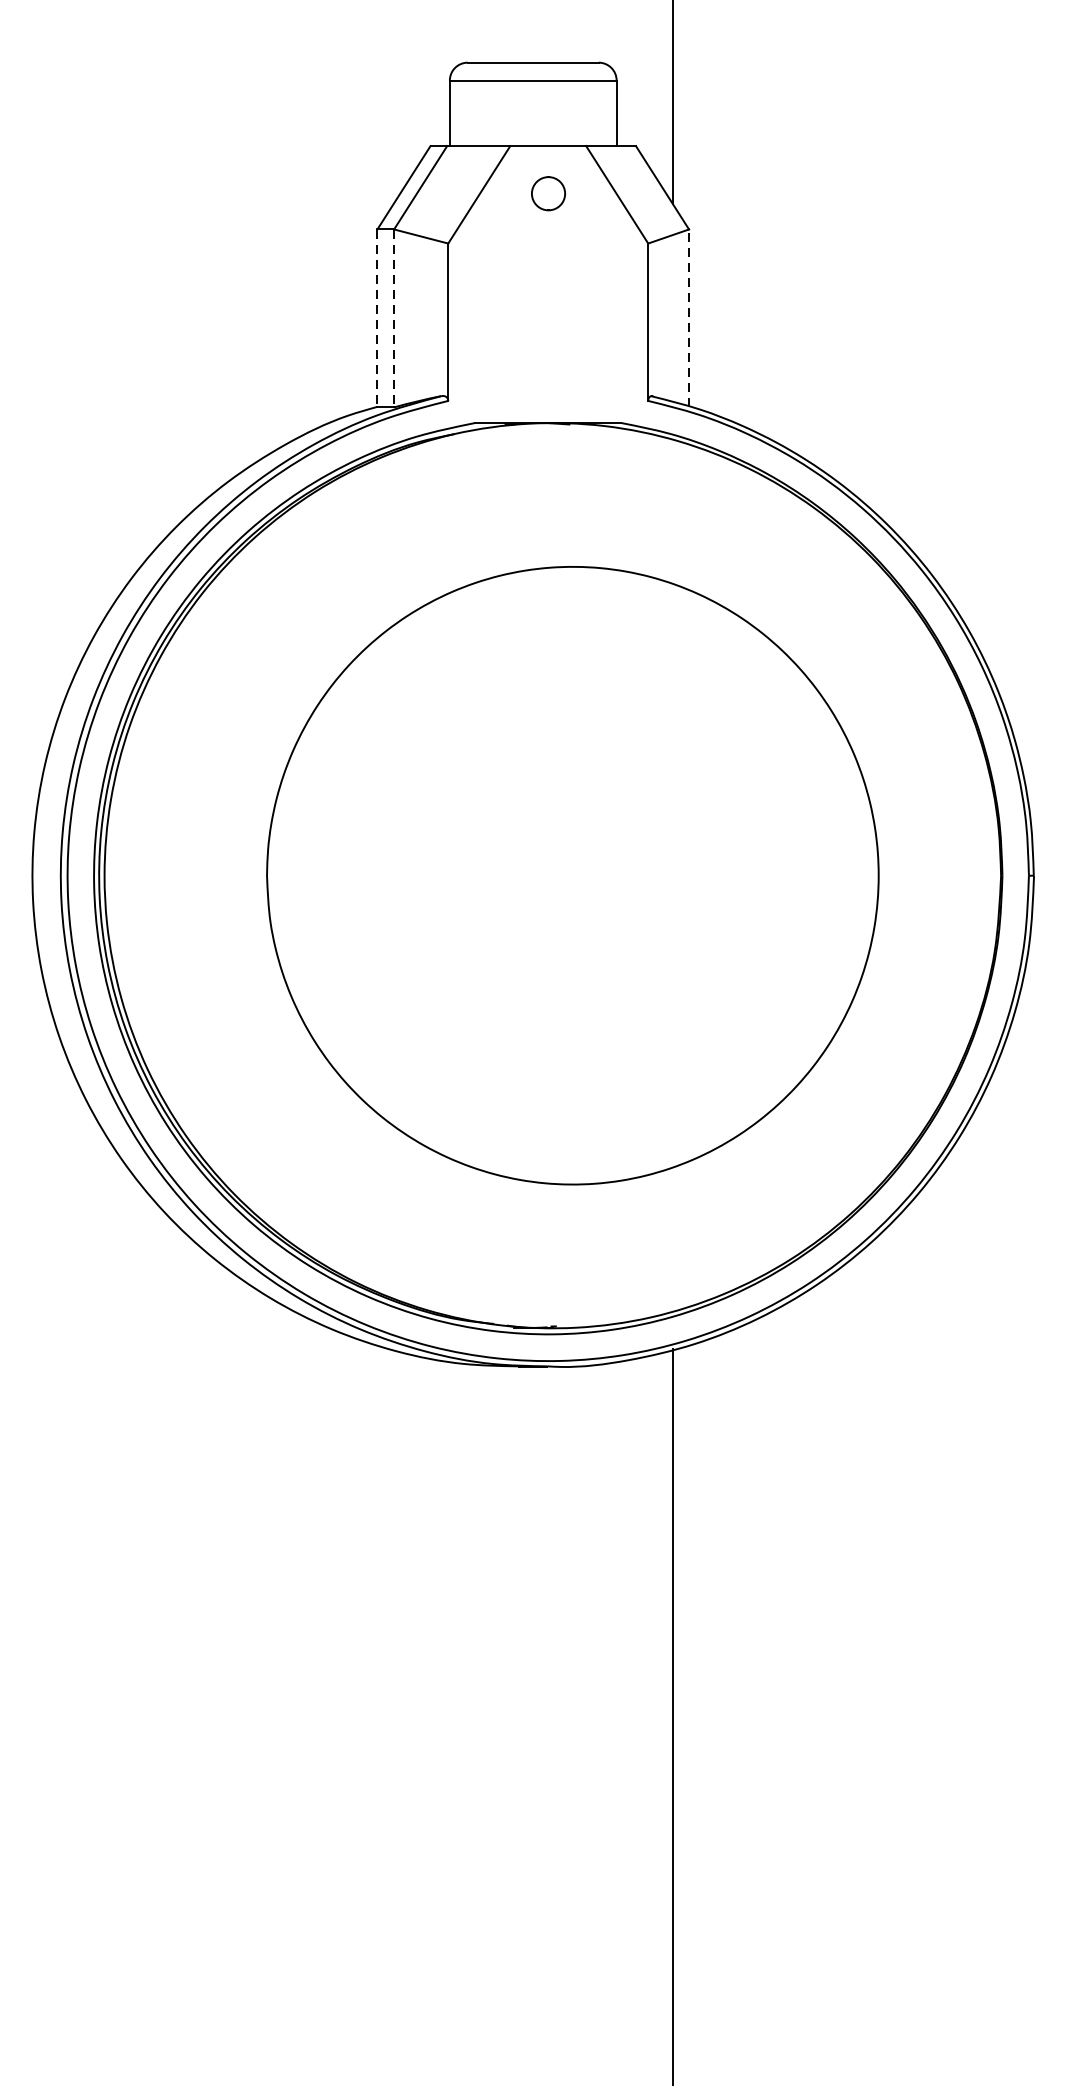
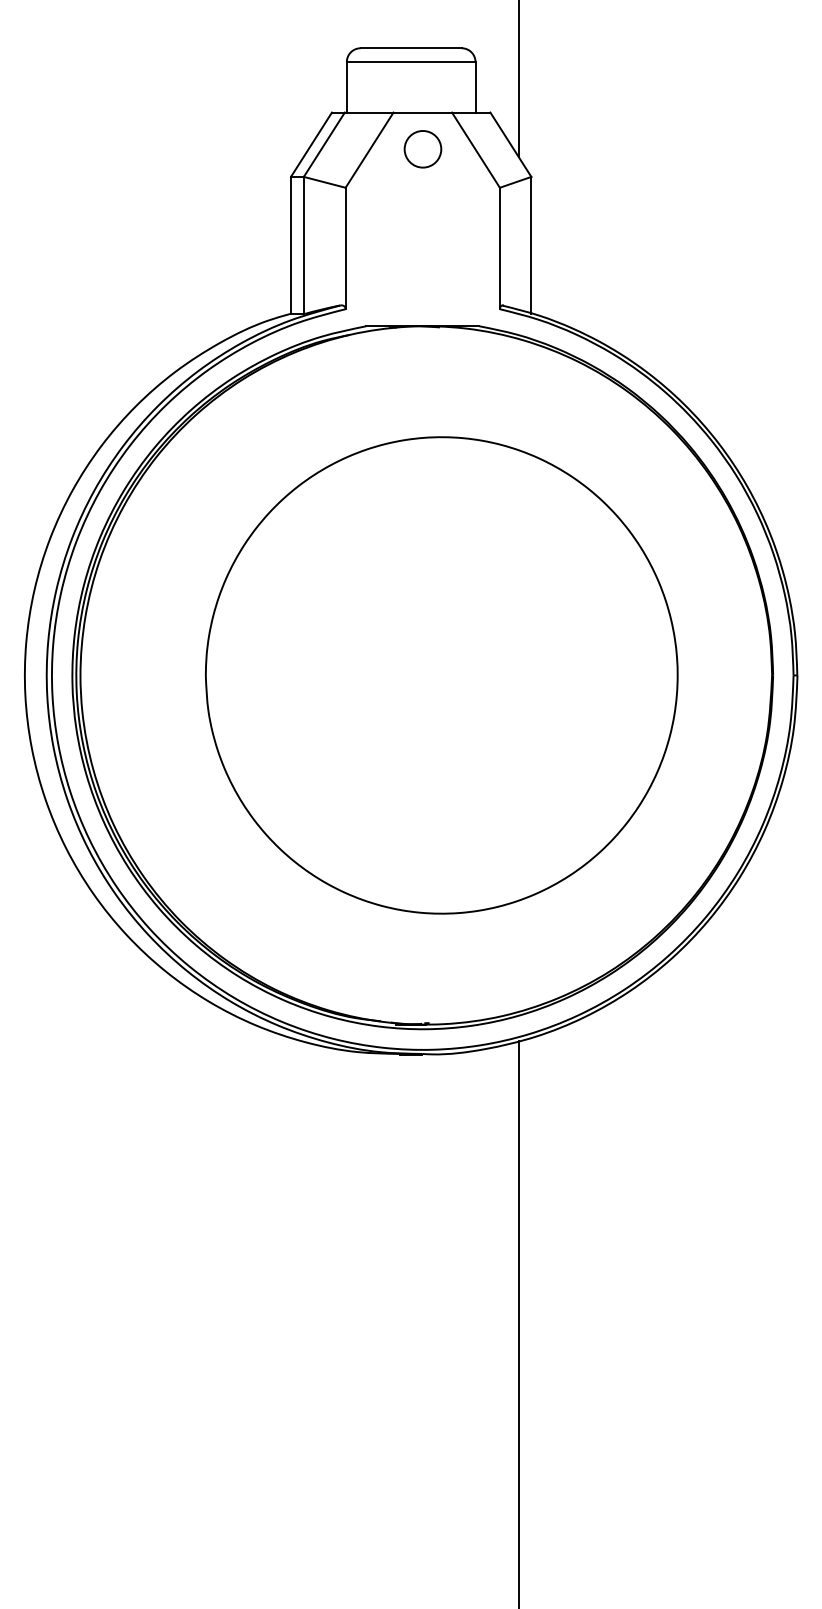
part: (547, 193) -> (422, 149), size x1.43
line: (378, 318) -> (291, 245), dashed -> solid
line: (393, 318) -> (303, 245), dashed -> solid
line: (689, 318) -> (531, 245), dashed -> solid

